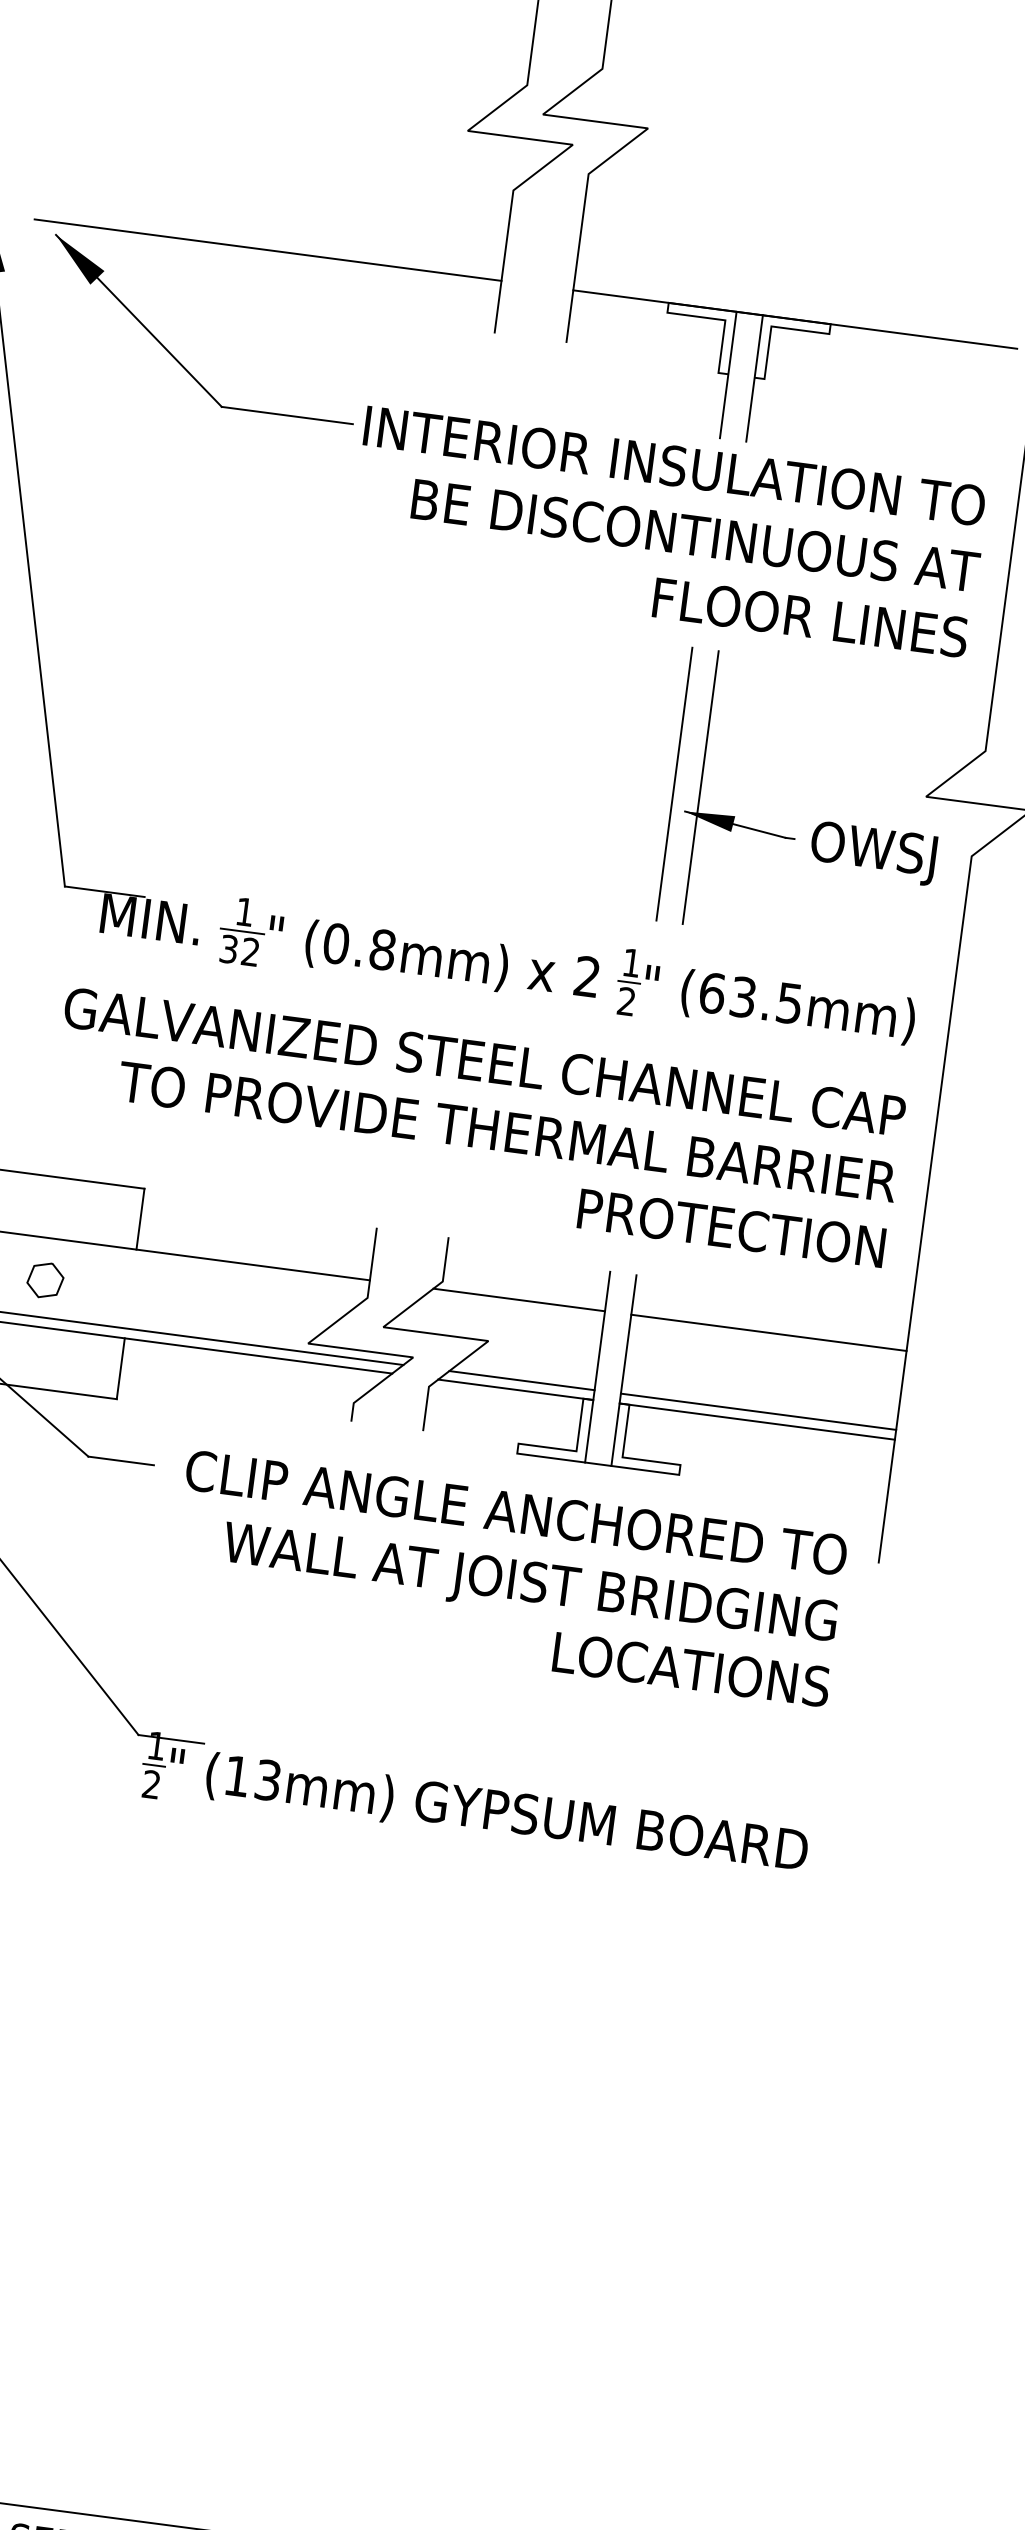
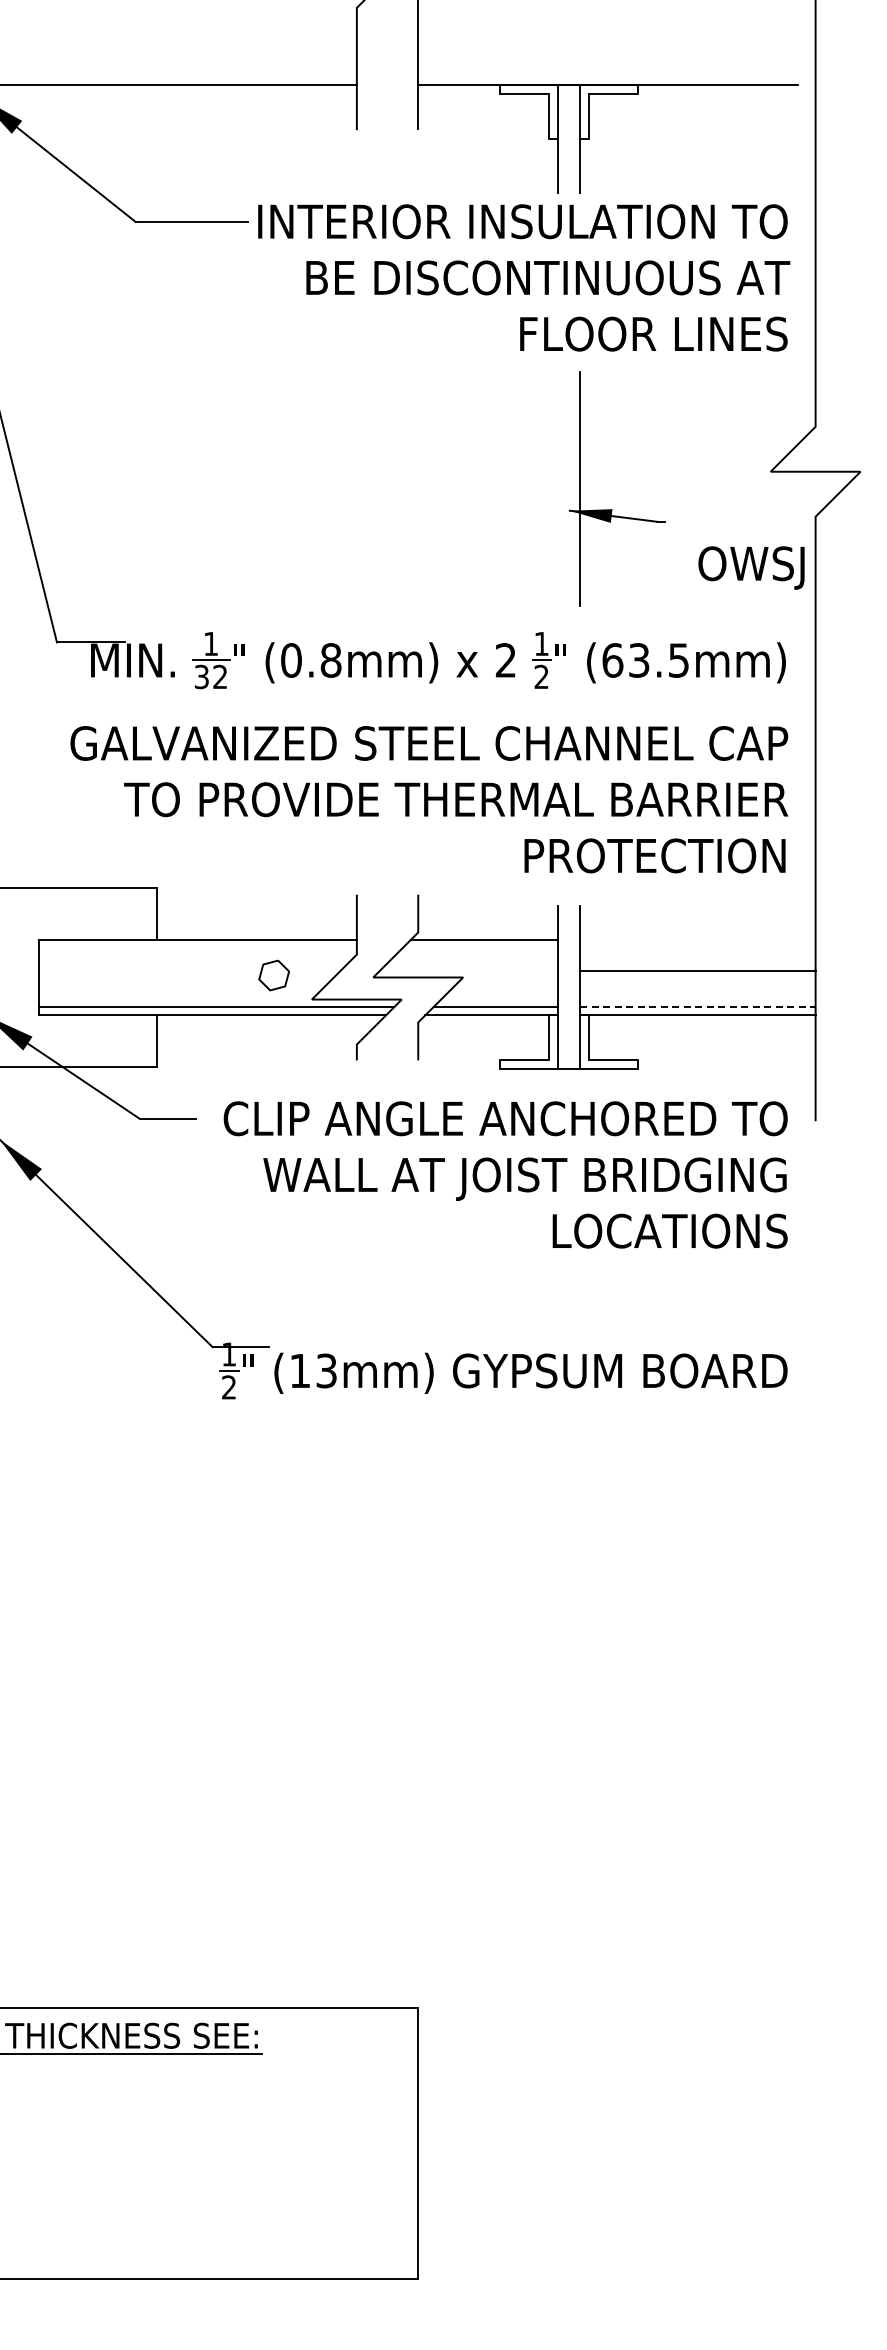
line: (674, 783) -> (557, 488), removed
text: (873, 852) -> (751, 567), moved
part: (45, 1280) -> (274, 975), moved
line: (768, 1332) -> (697, 970), moved
line: (757, 1412) -> (697, 1007), solid -> dashed

